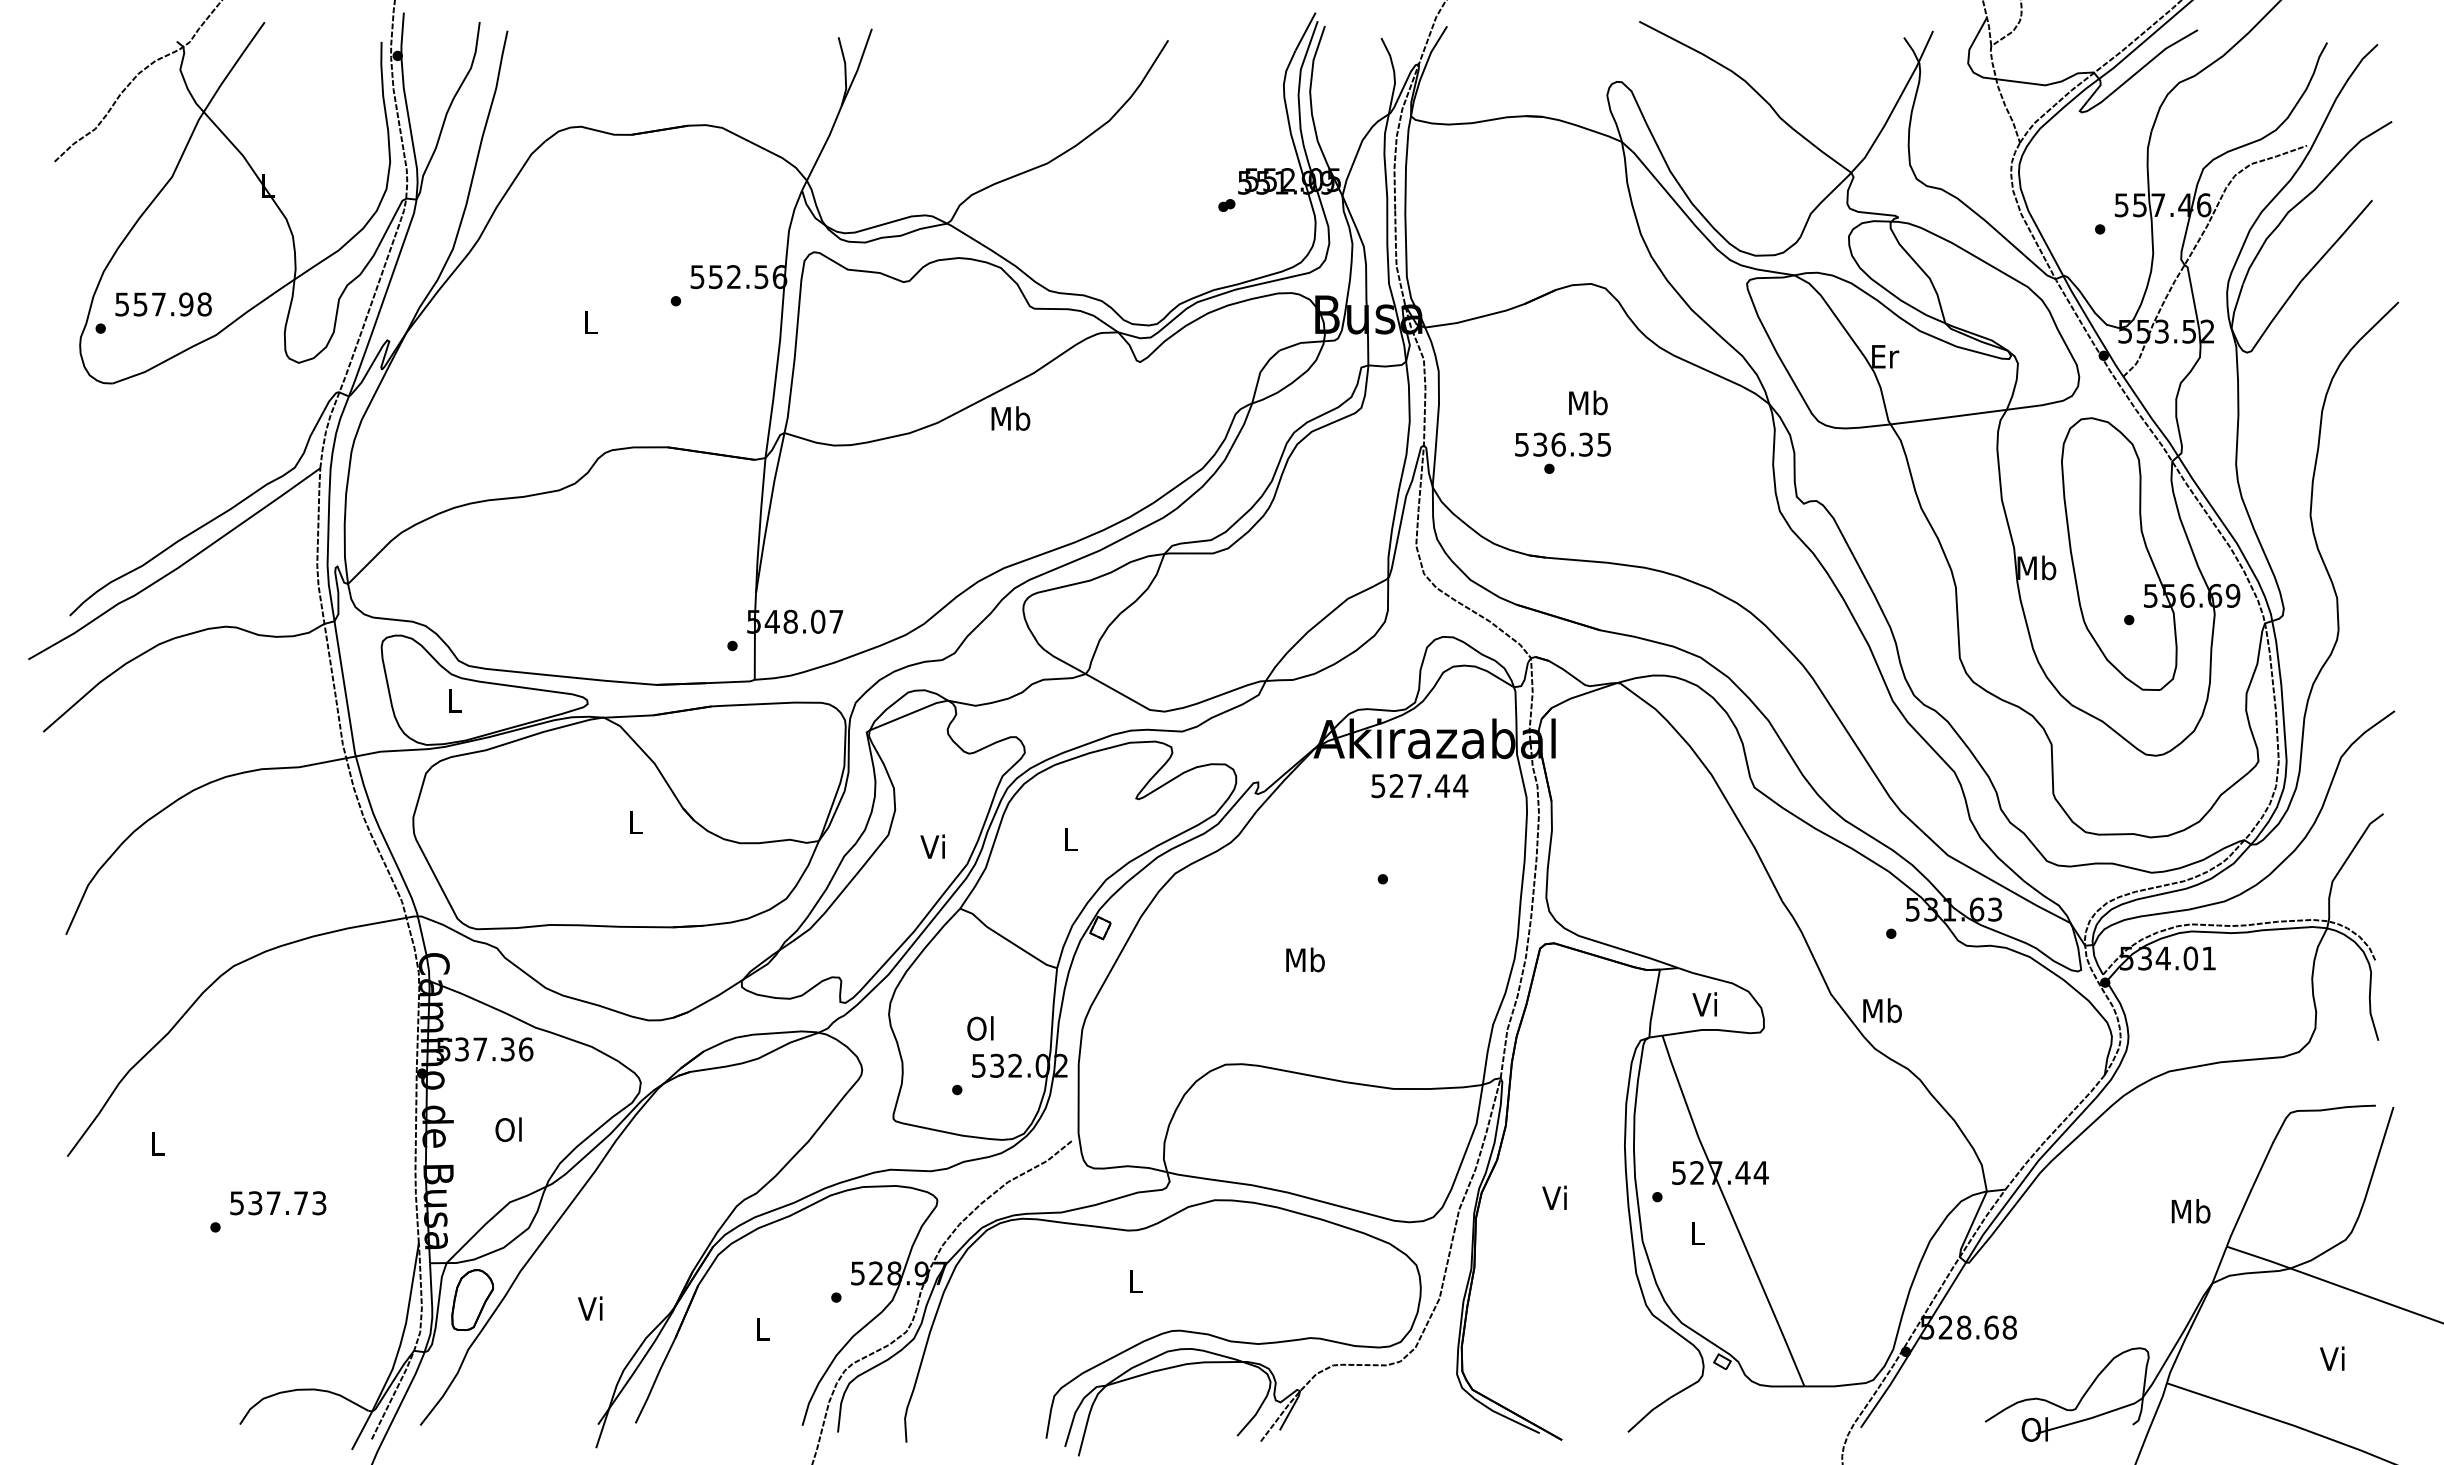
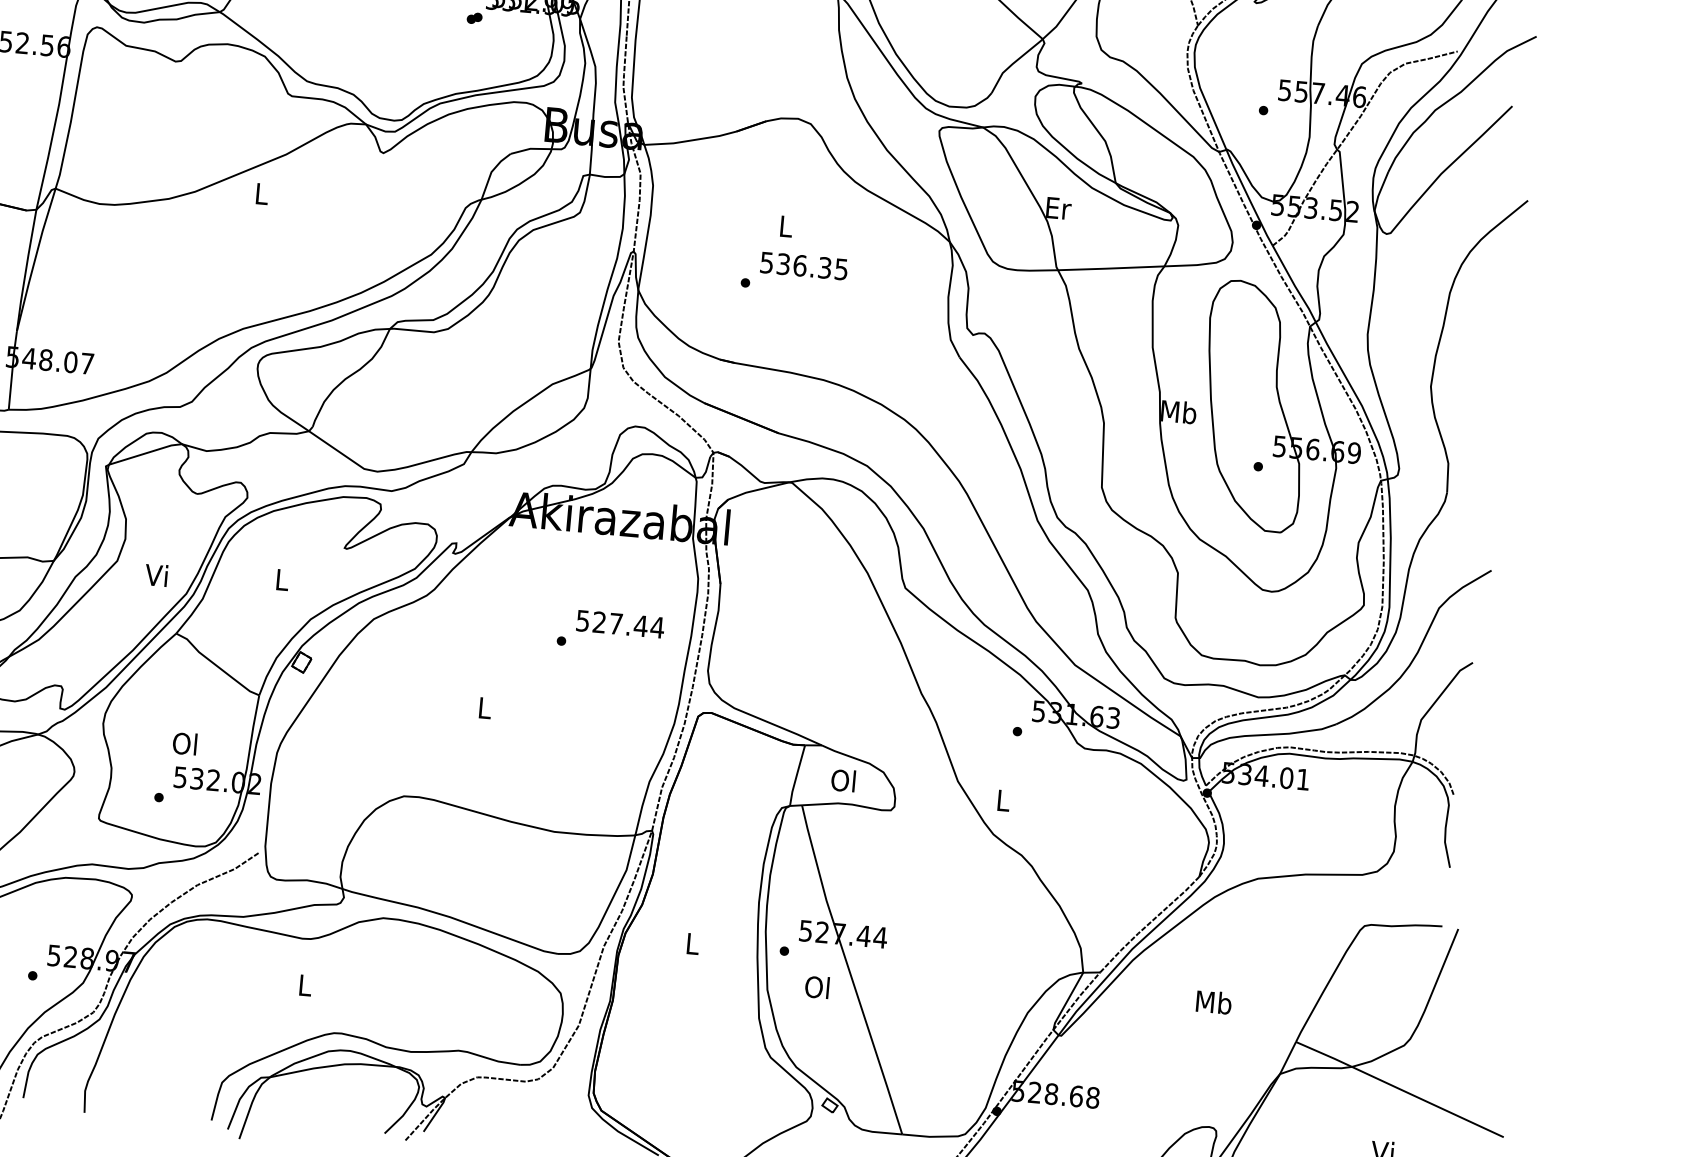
text: (1588, 402) -> (786, 225), Mb -> L
text: (1010, 418) -> (261, 193), Mb -> L
text: (1562, 444) -> (803, 265), moved
text: (1419, 786) -> (620, 624), moved
text: (1305, 959) -> (484, 707), Mb -> L
text: (1705, 1004) -> (843, 780), Vi -> Ol
text: (1882, 1010) -> (1003, 800), Mb -> L
text: (1554, 1197) -> (691, 943), Vi -> L
text: (2190, 1211) -> (1213, 1002), moved
text: (1696, 1233) -> (816, 987), L -> Ol

